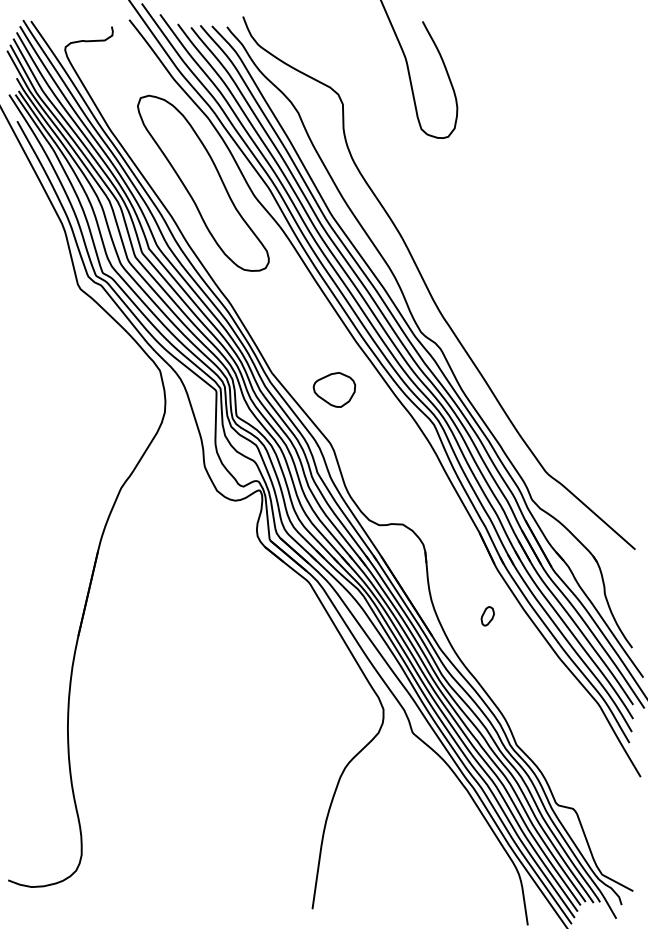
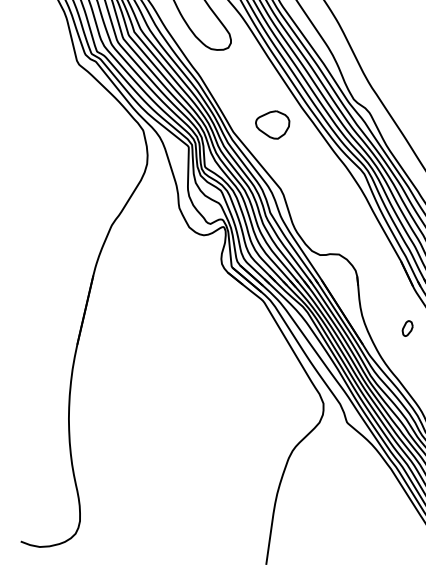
part: (334, 389) -> (272, 124), moved

